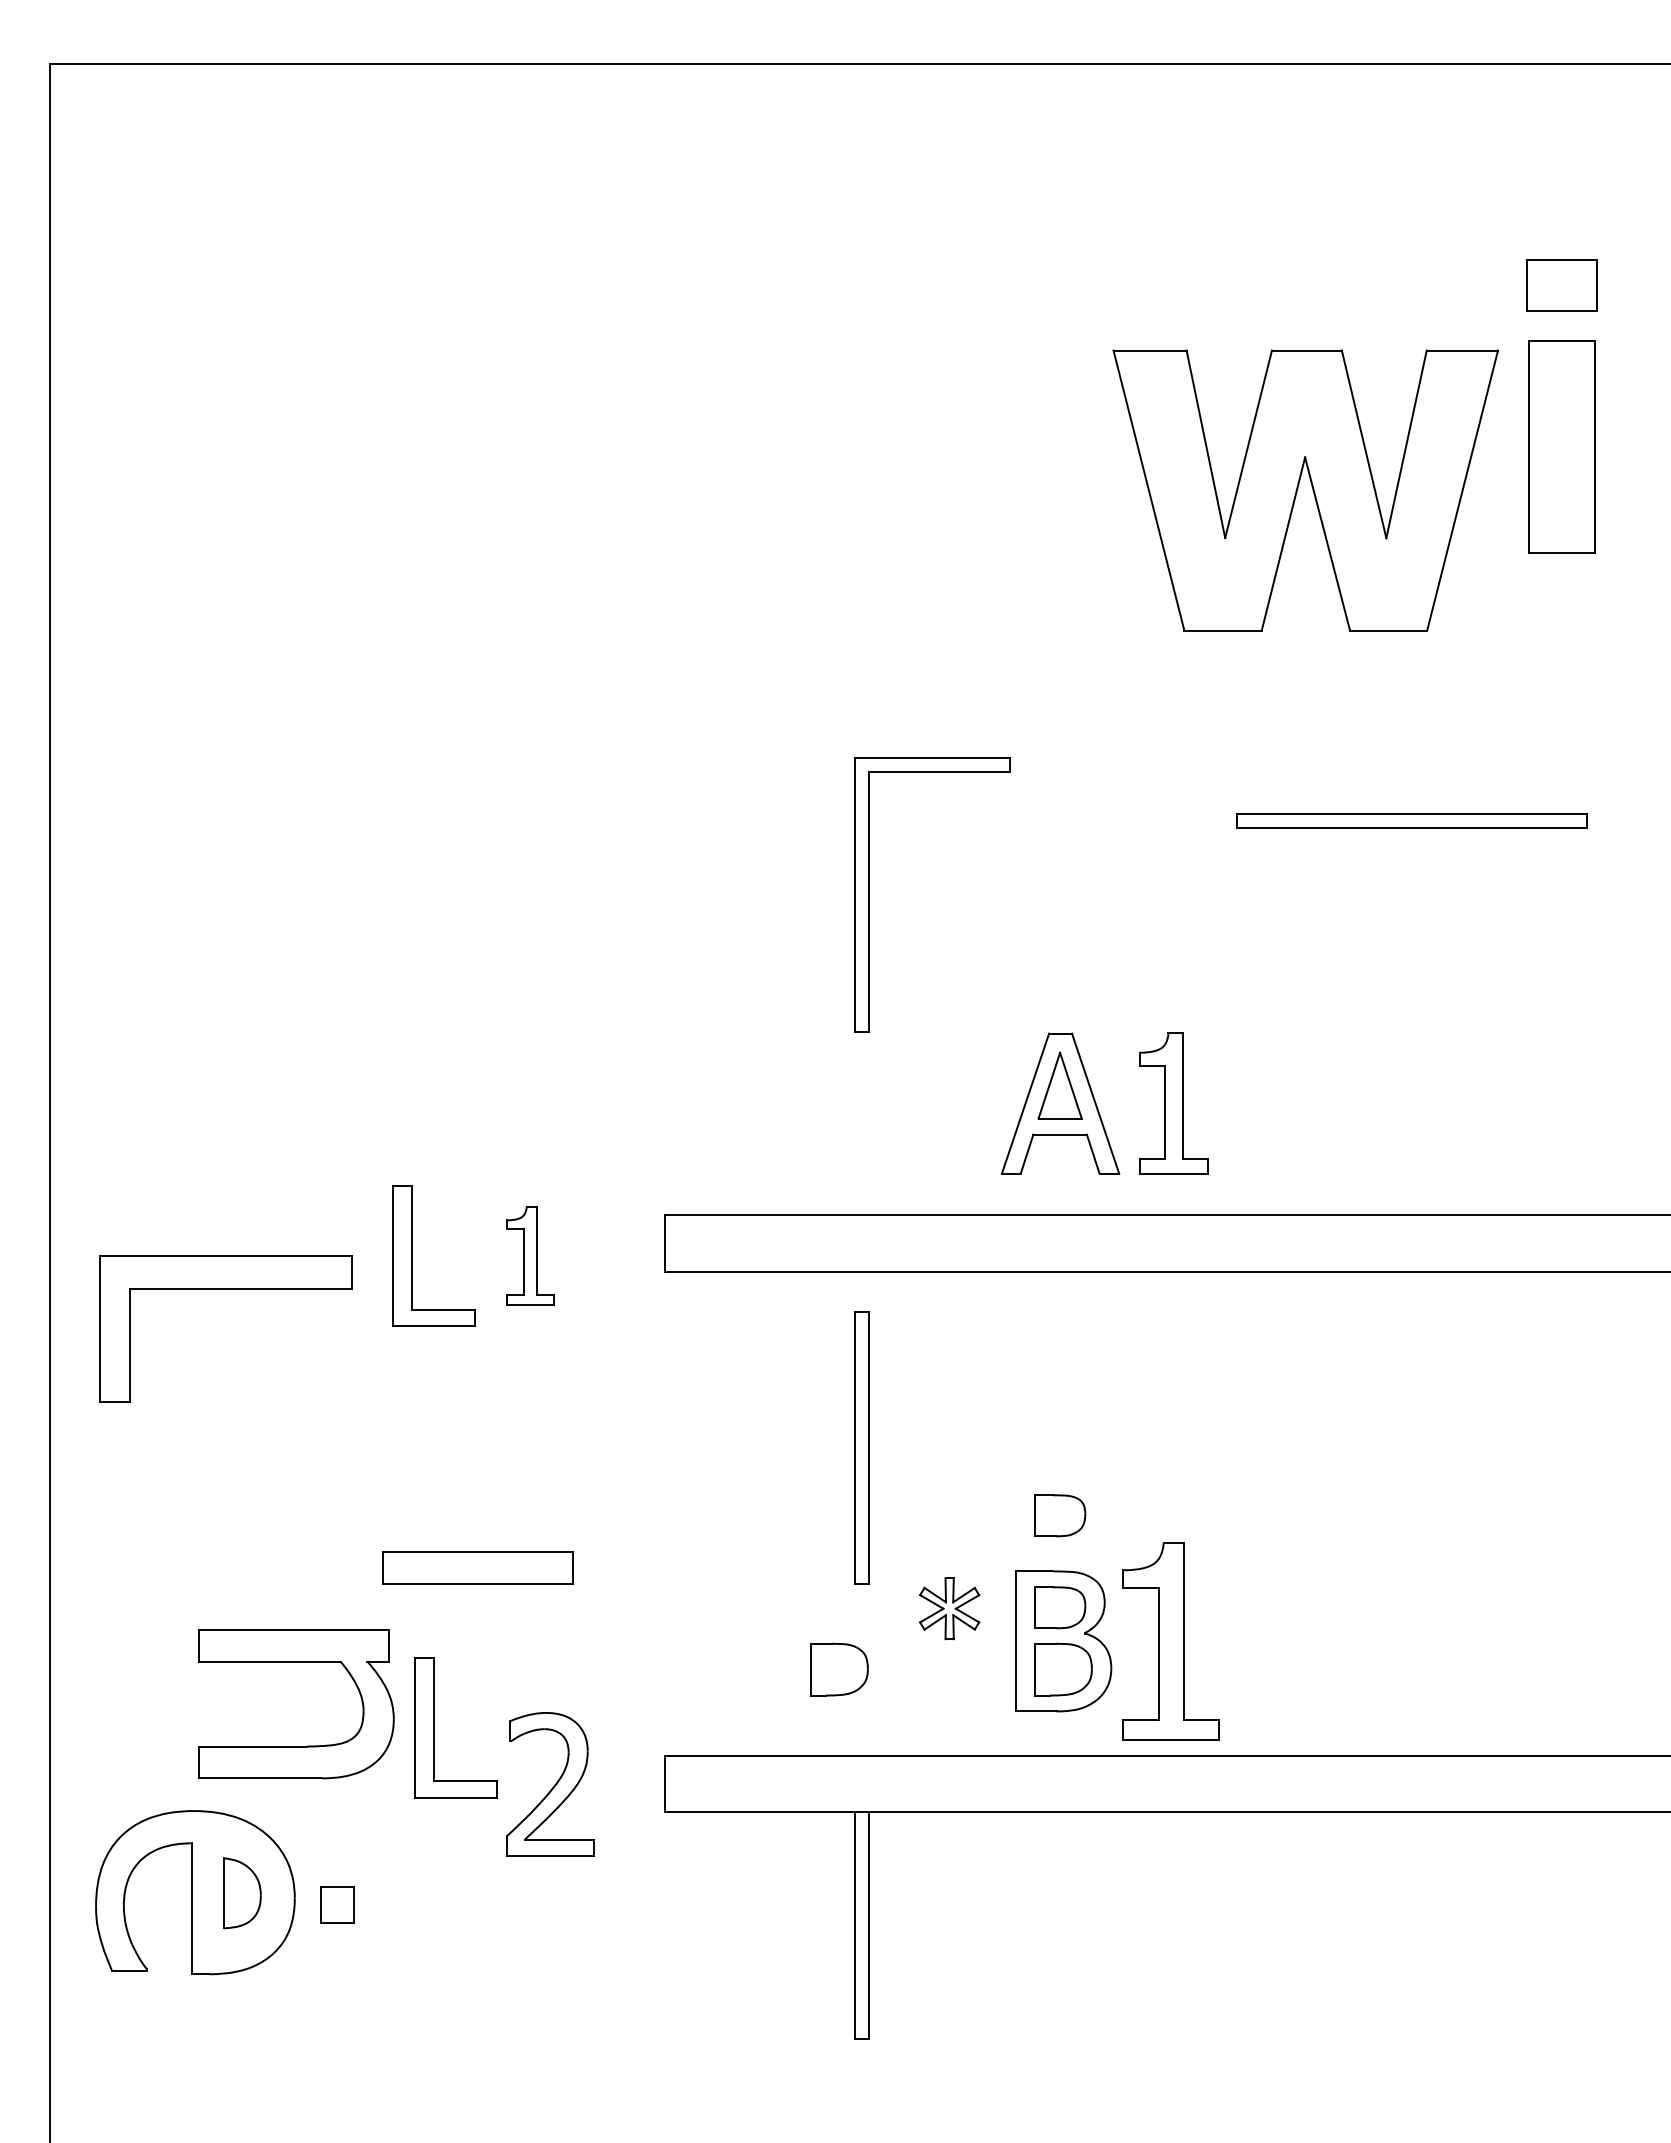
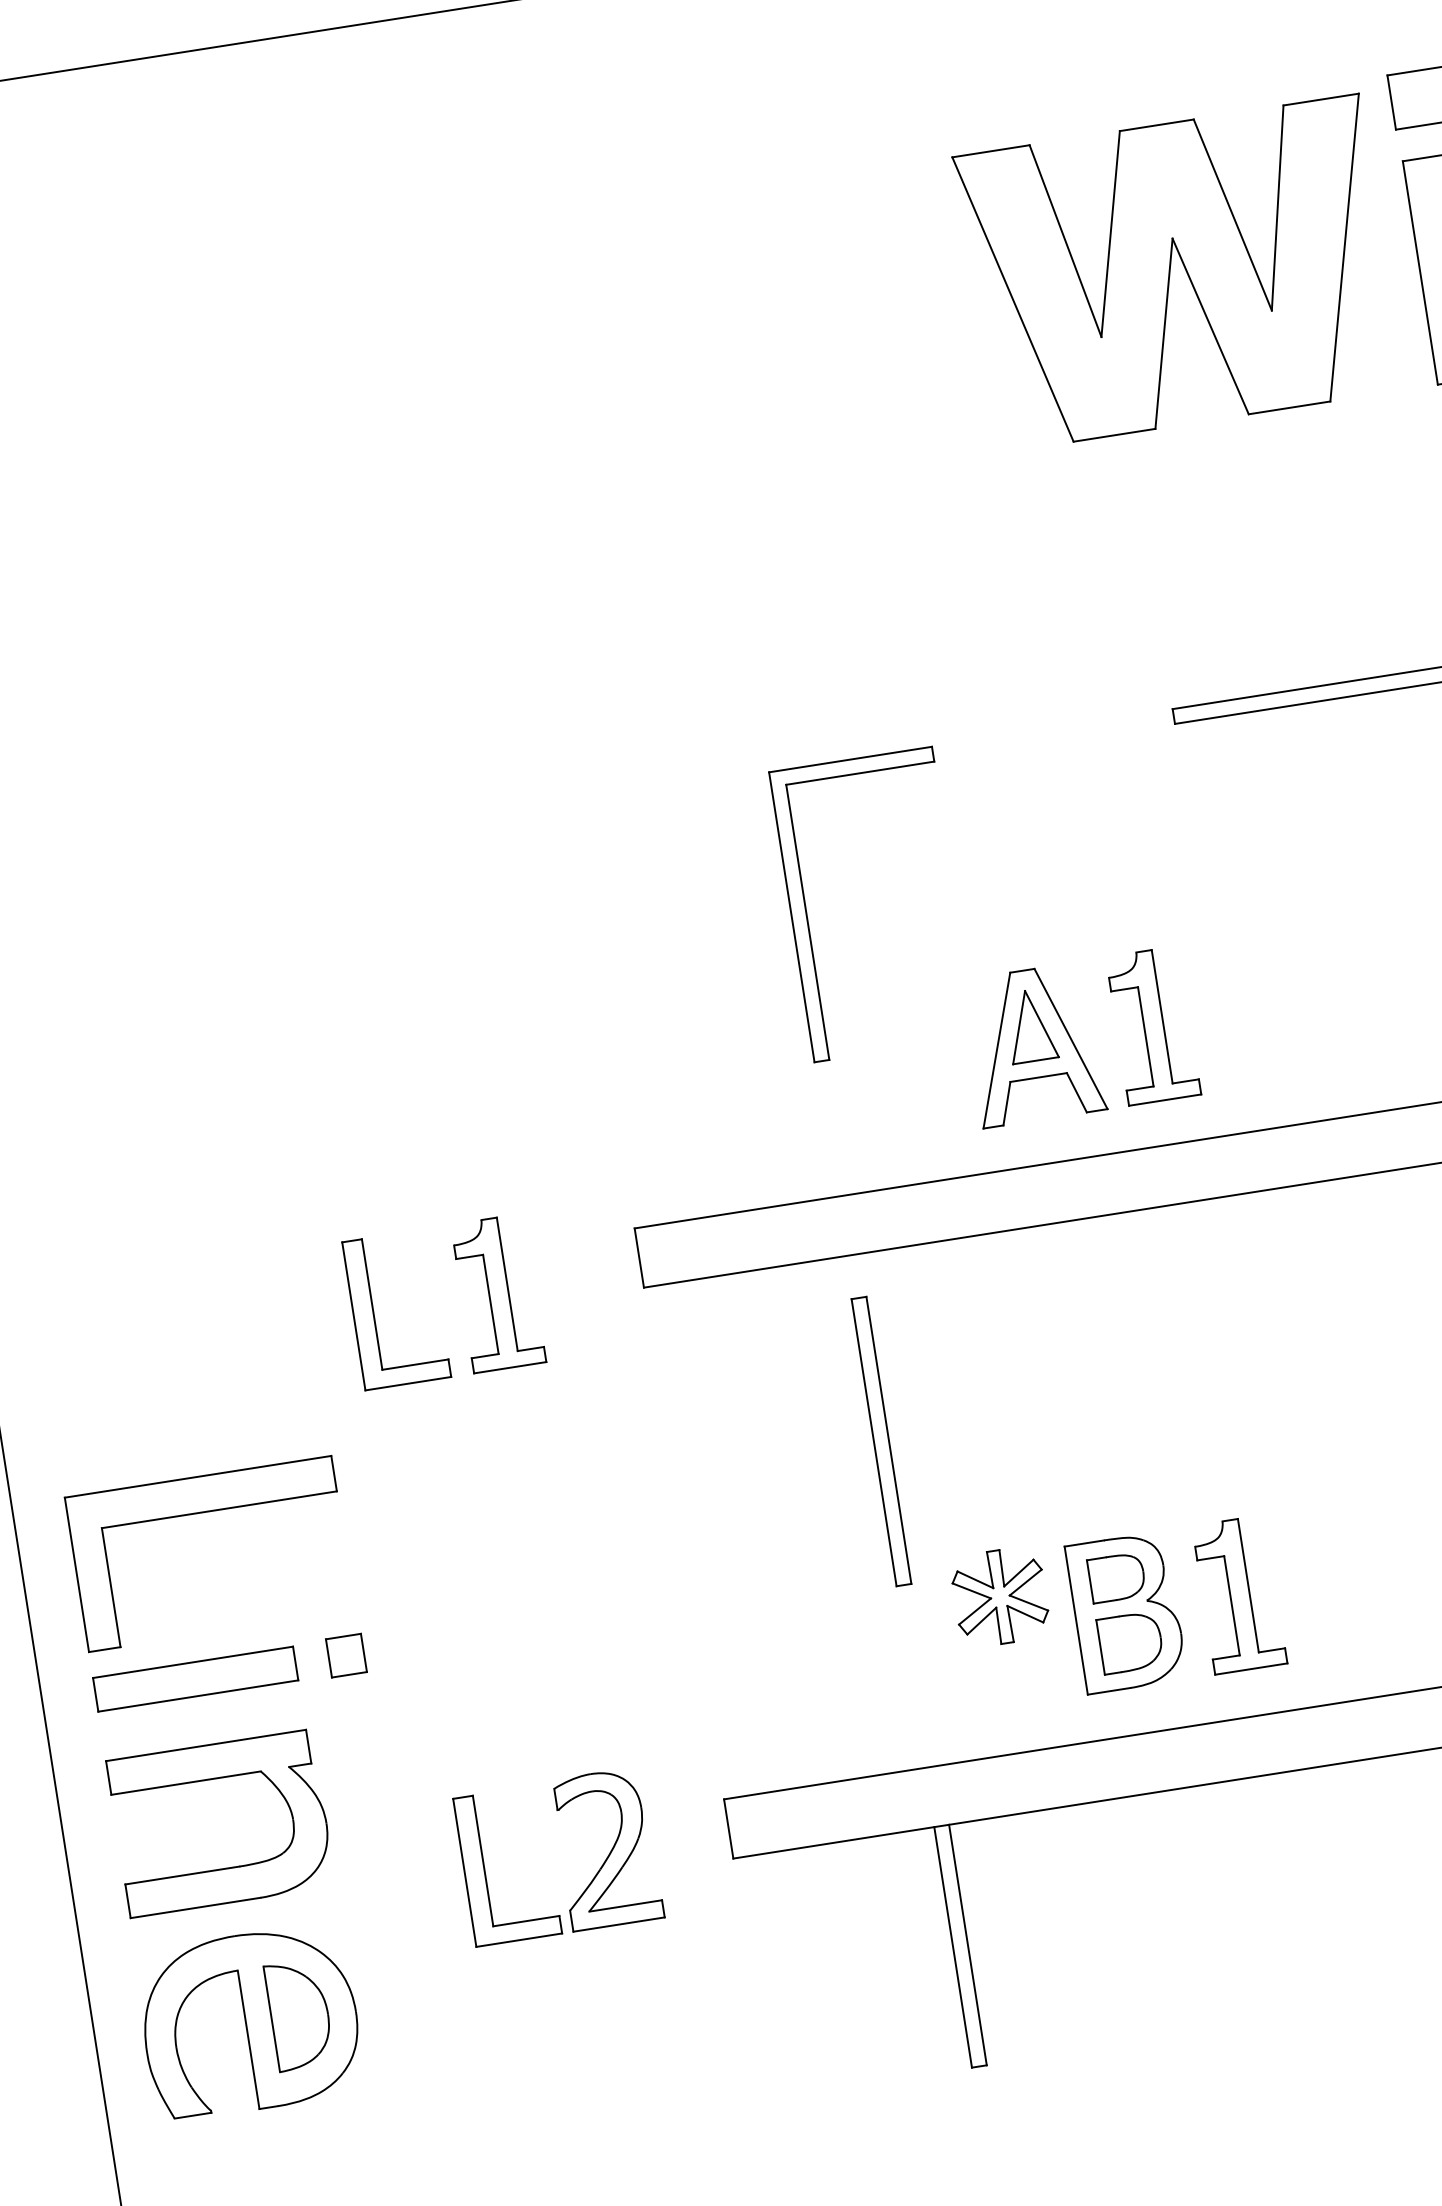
part: (1312, 490) -> (1185, 272), moved
part: (869, 894) -> (806, 914), moved
part: (530, 1255) -> (498, 1293), size x1.43
part: (225, 1289) -> (202, 1512), moved
part: (1060, 1515) -> (1102, 1480), removed
part: (477, 1567) -> (195, 1678), moved
part: (949, 1608) -> (1000, 1596), size x1.43
part: (1170, 1640) -> (1239, 1594), size x0.71
part: (296, 1662) -> (214, 1779), moved
part: (839, 1669) -> (893, 1679), removed
part: (434, 1727) -> (484, 1869), moved
part: (242, 1893) -> (299, 2015), size x1.43
part: (337, 1904) -> (346, 1654), moved

